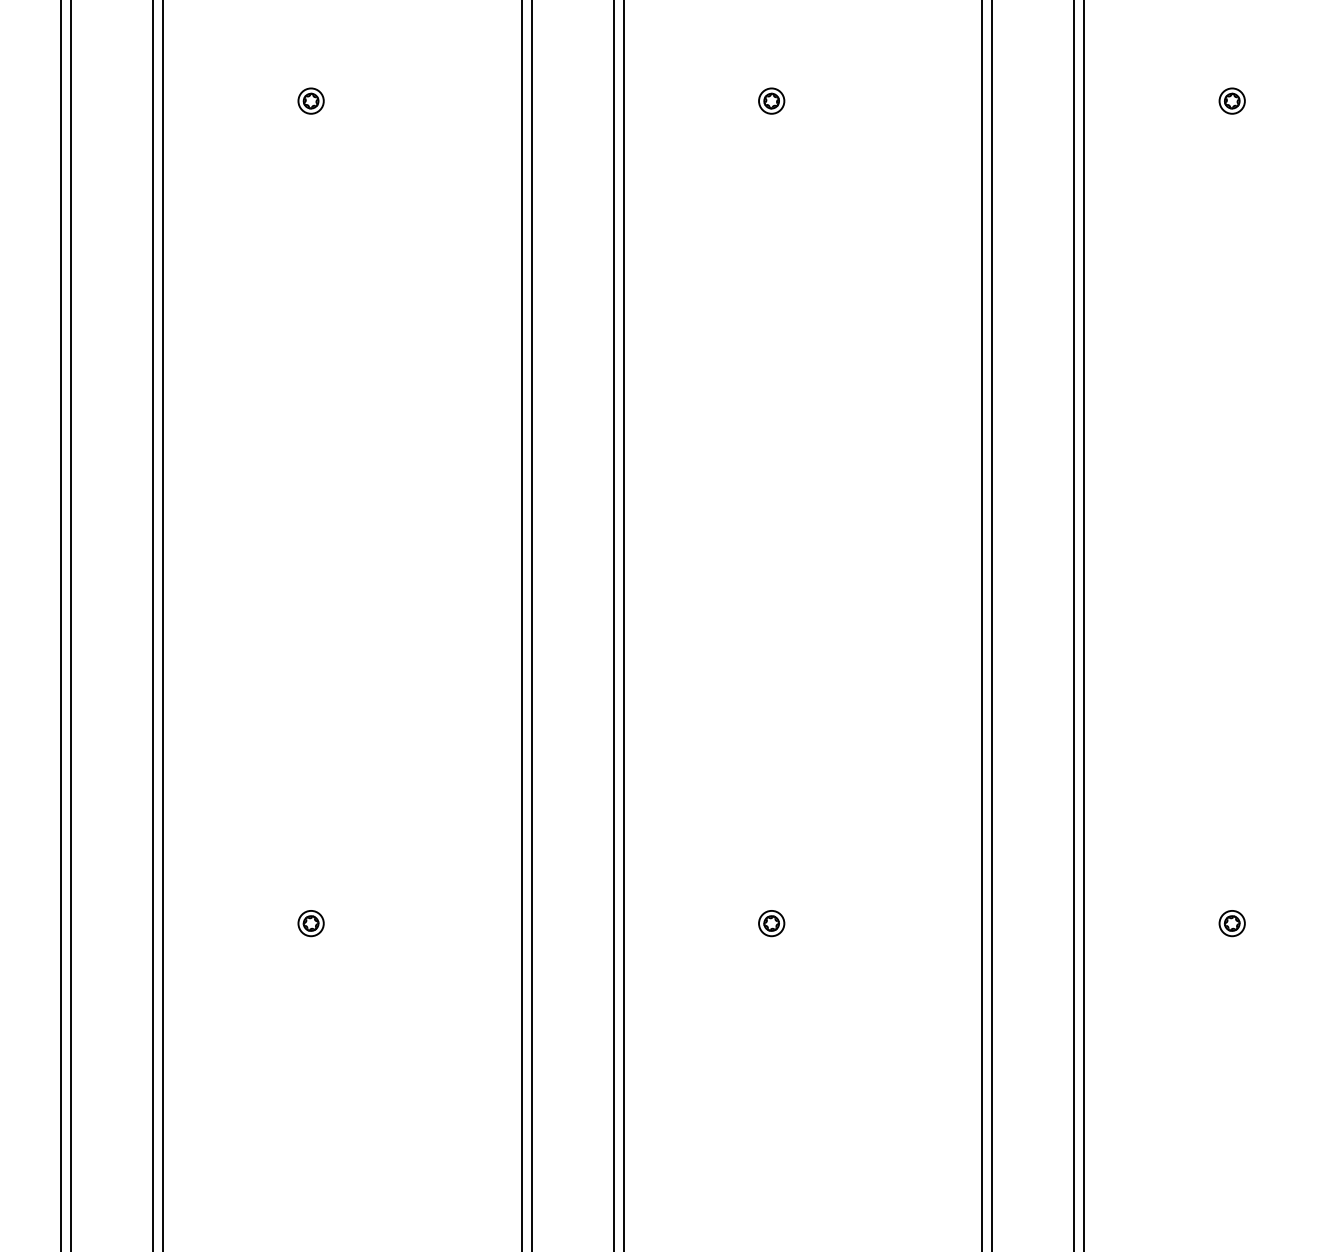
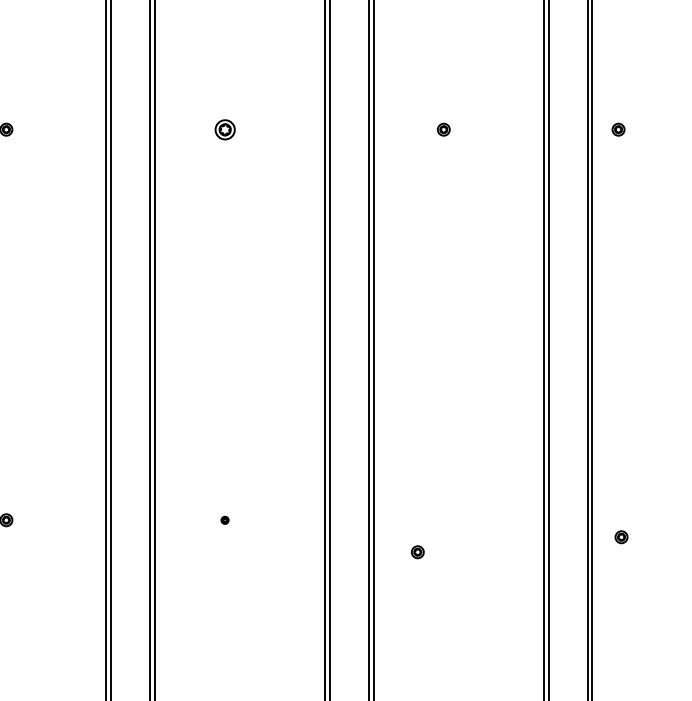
part: (309, 100) -> (224, 129), size x1.6
part: (1232, 100) -> (618, 129), moved
part: (309, 924) -> (224, 520), size x0.6
part: (770, 924) -> (417, 552), moved
part: (1232, 924) -> (621, 537), moved

